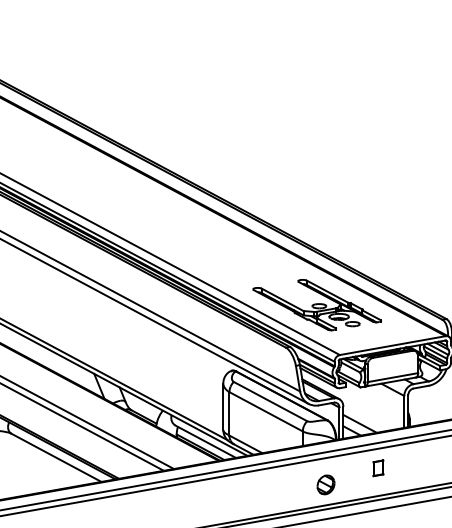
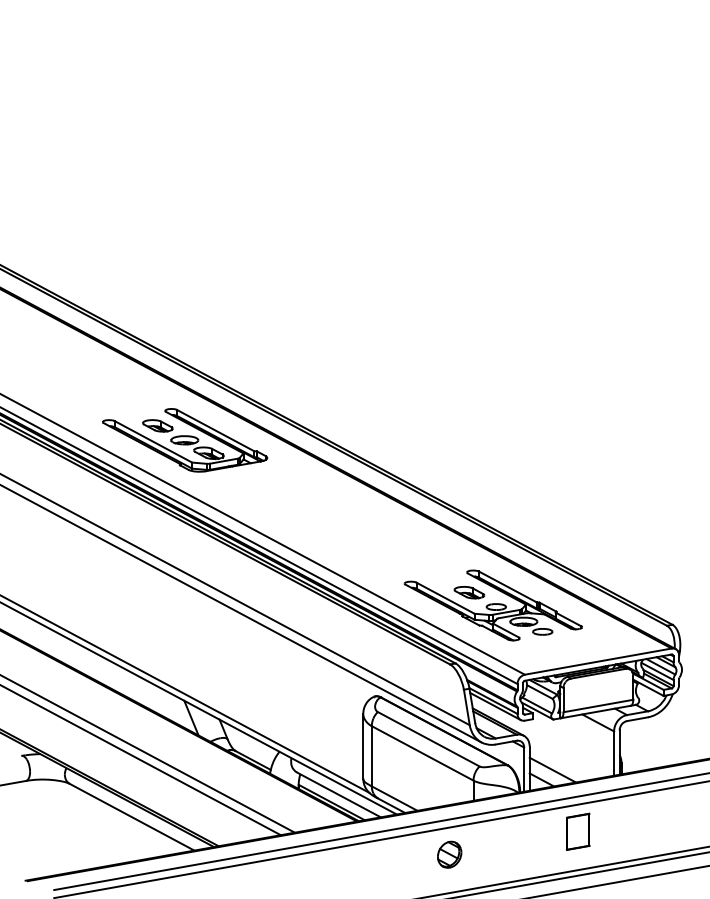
part: (95, 186) -> (185, 440), added
part: (299, 295) -> (469, 592), added
part: (378, 468) -> (578, 831), size x1.67
part: (325, 484) -> (449, 854), moved

